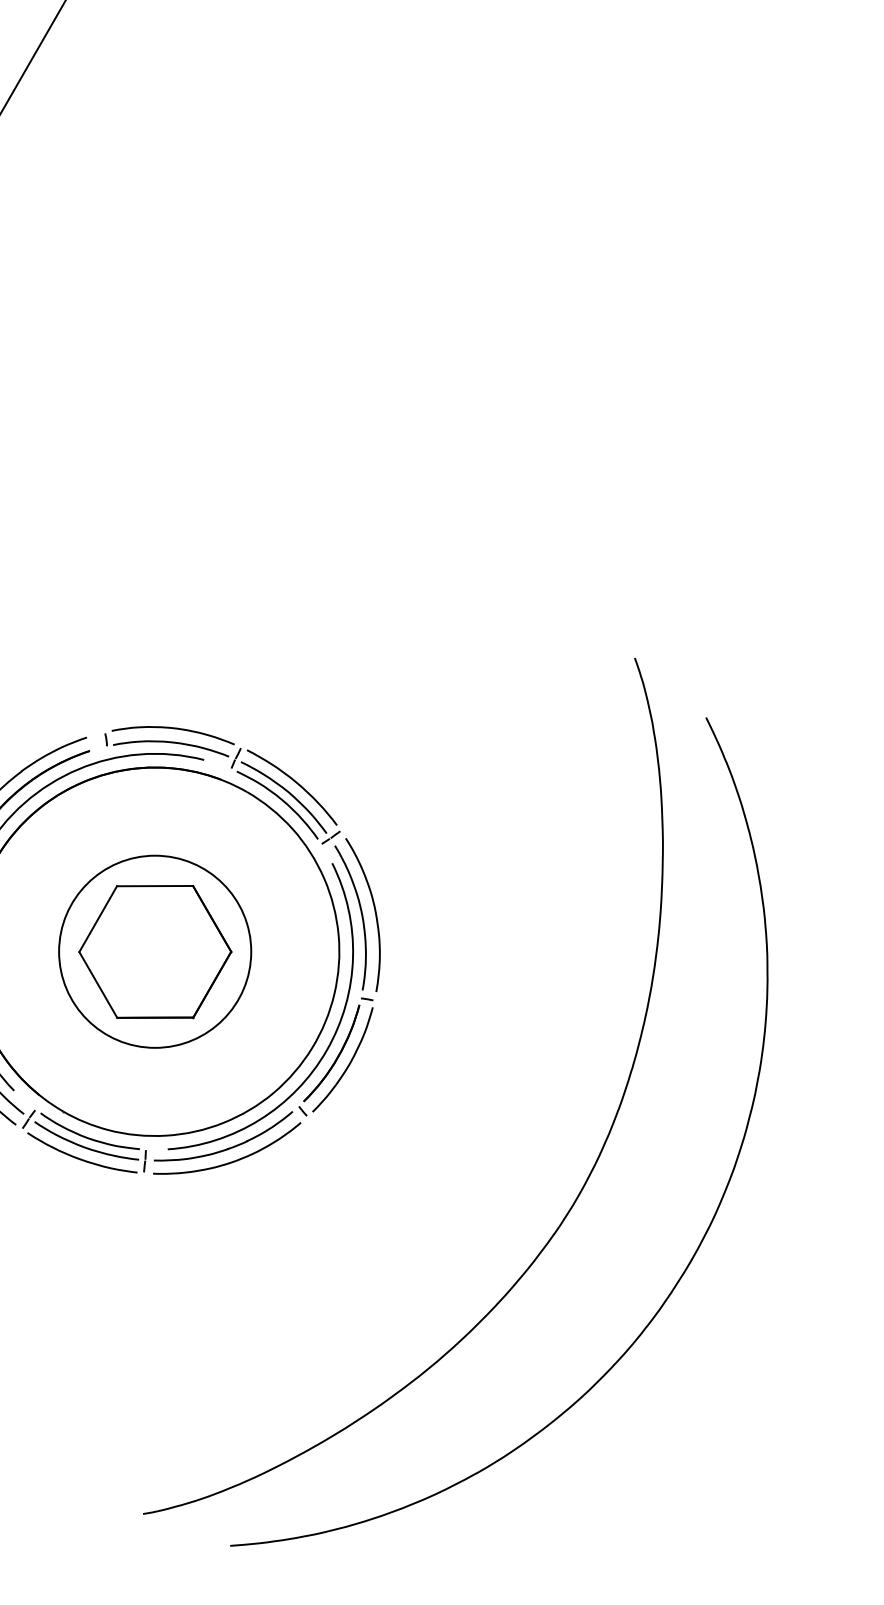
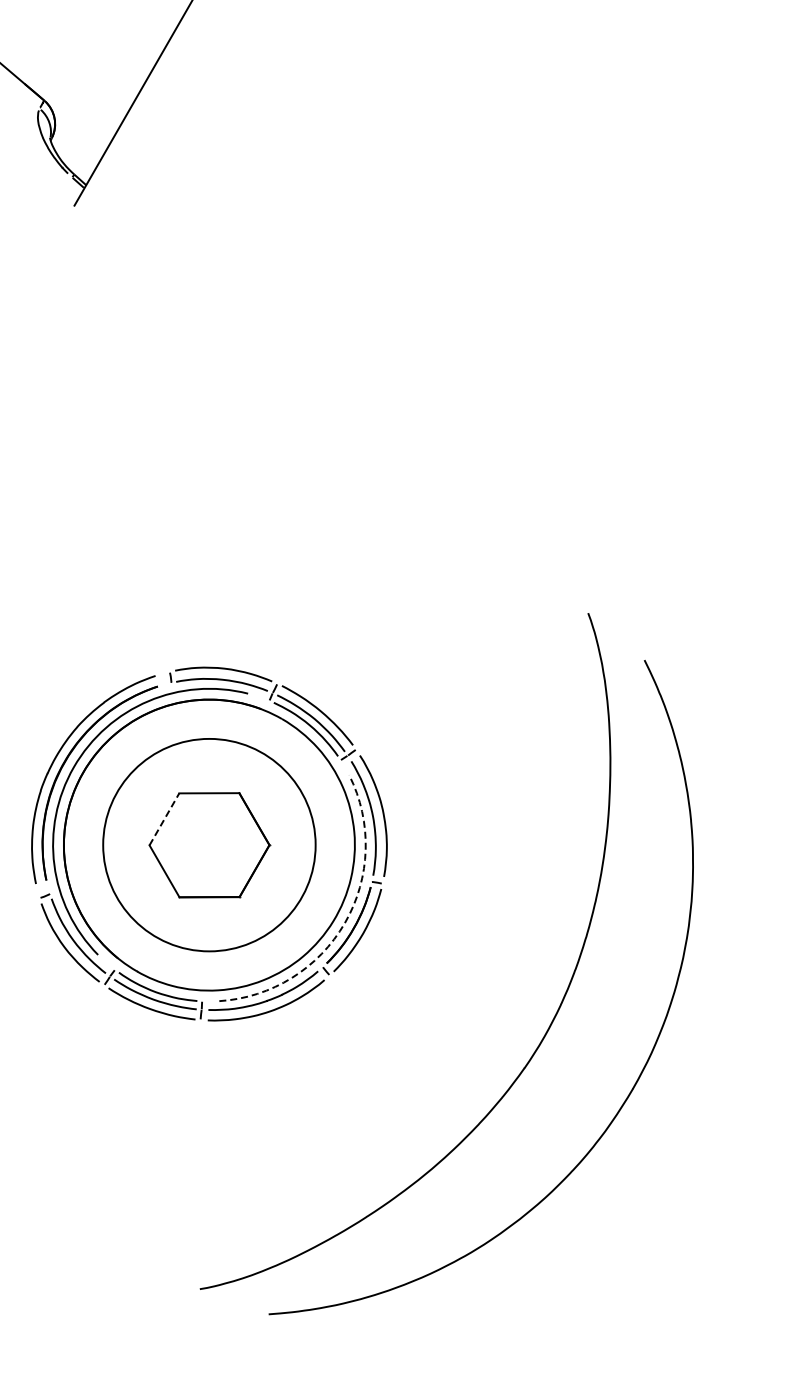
line: (98, 919) -> (164, 819), solid -> dashed
circle: (155, 952) -> (209, 845), size x1.4
arc: (326, 1051) -> (344, 923), solid -> dashed

